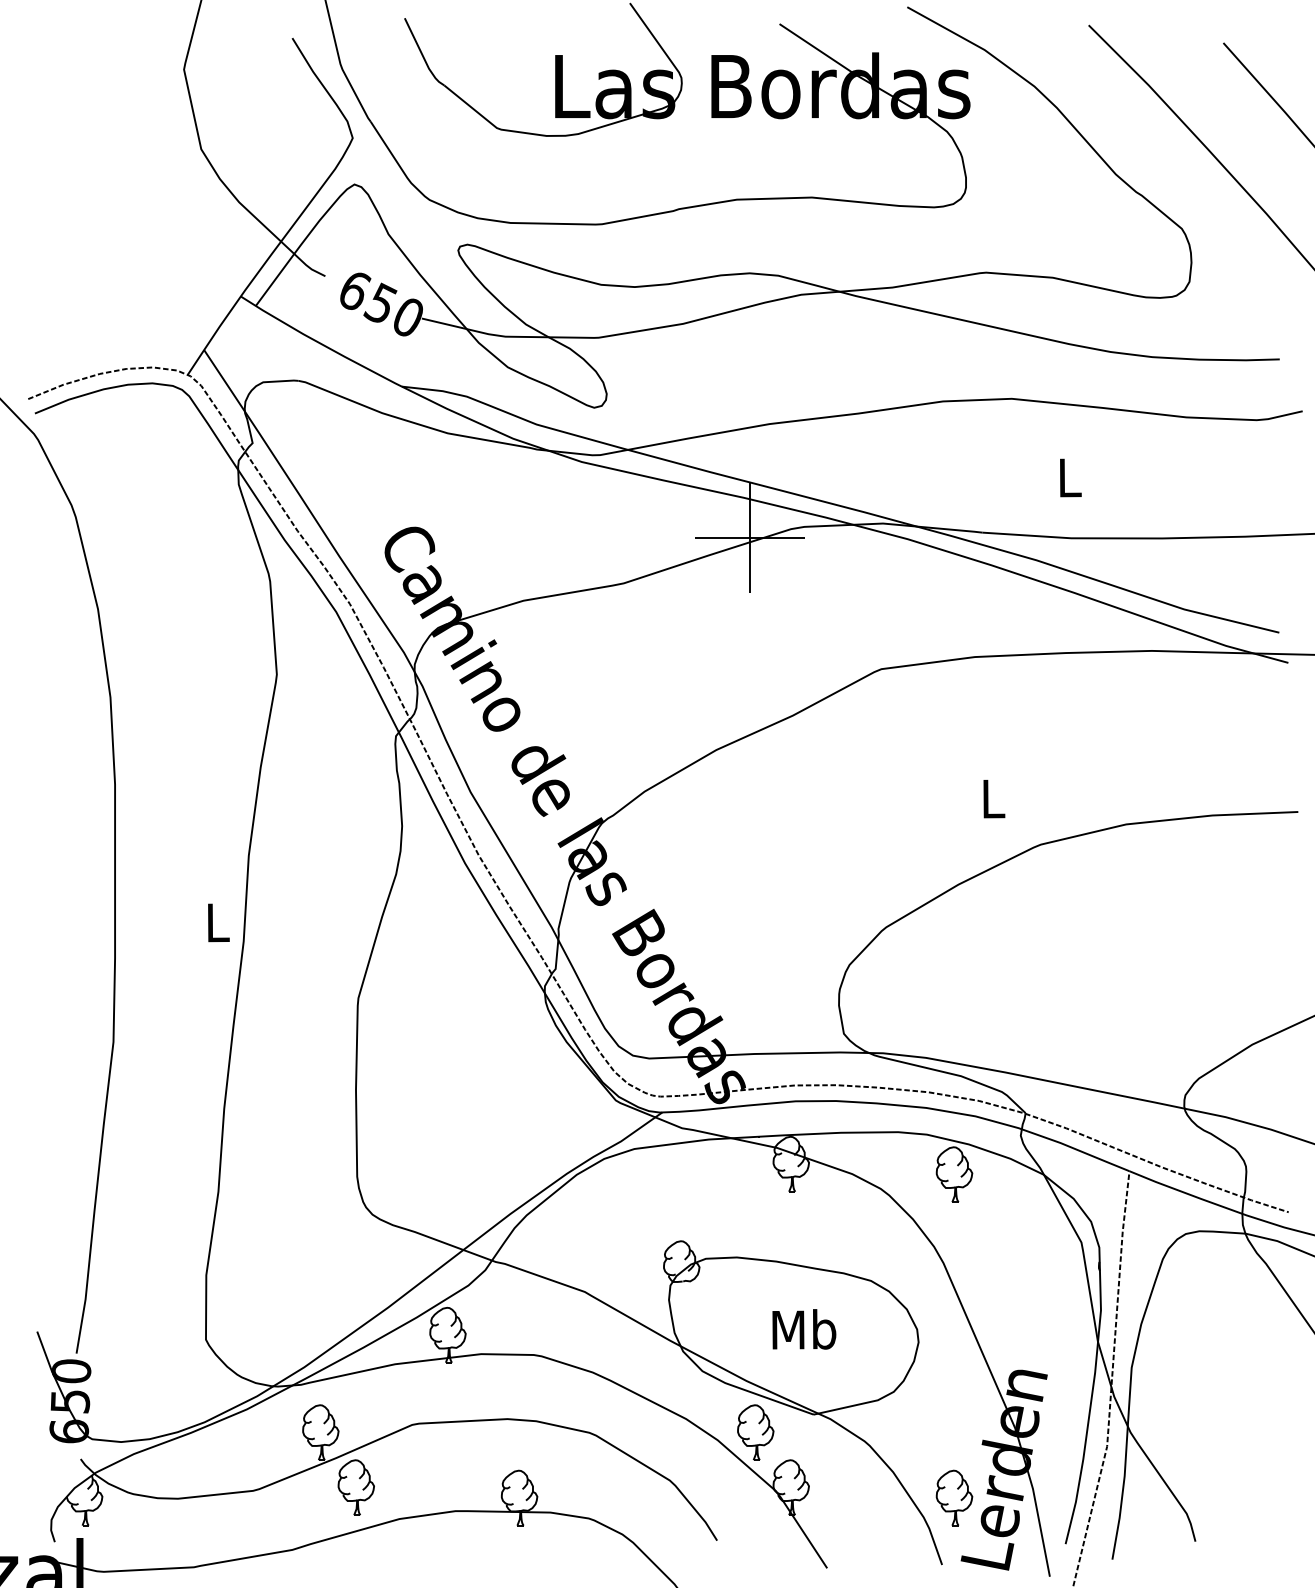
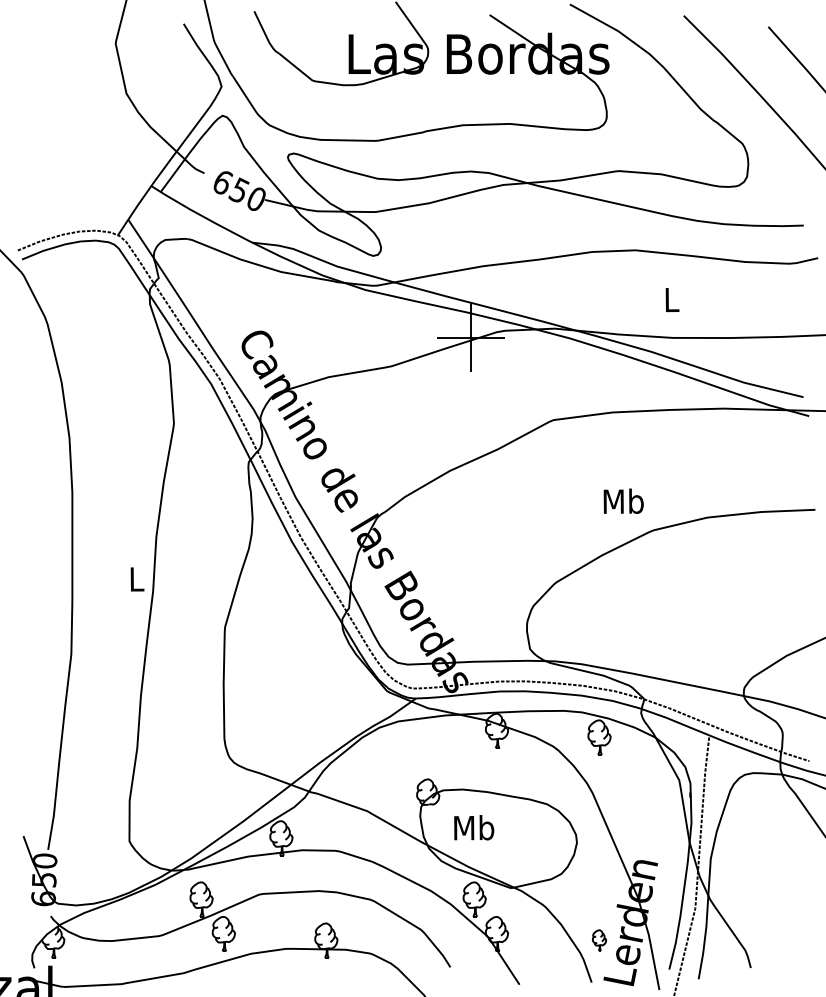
text: (992, 797) -> (623, 500), L -> Mb
text: (804, 1329) -> (474, 827), moved
part: (954, 1497) -> (599, 940), size x0.6

